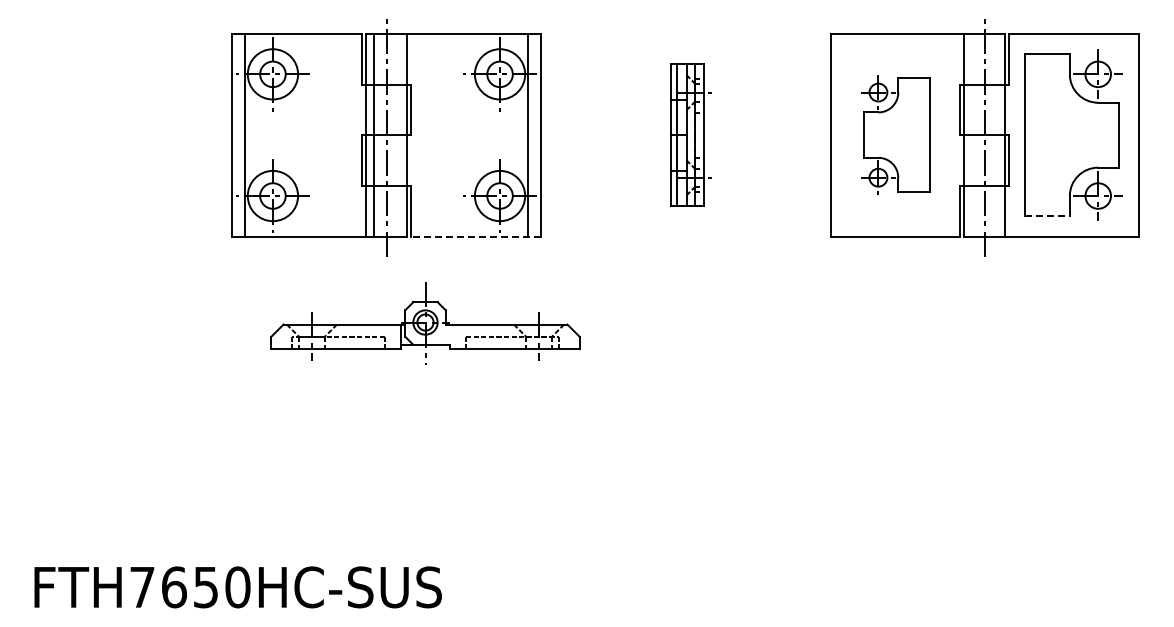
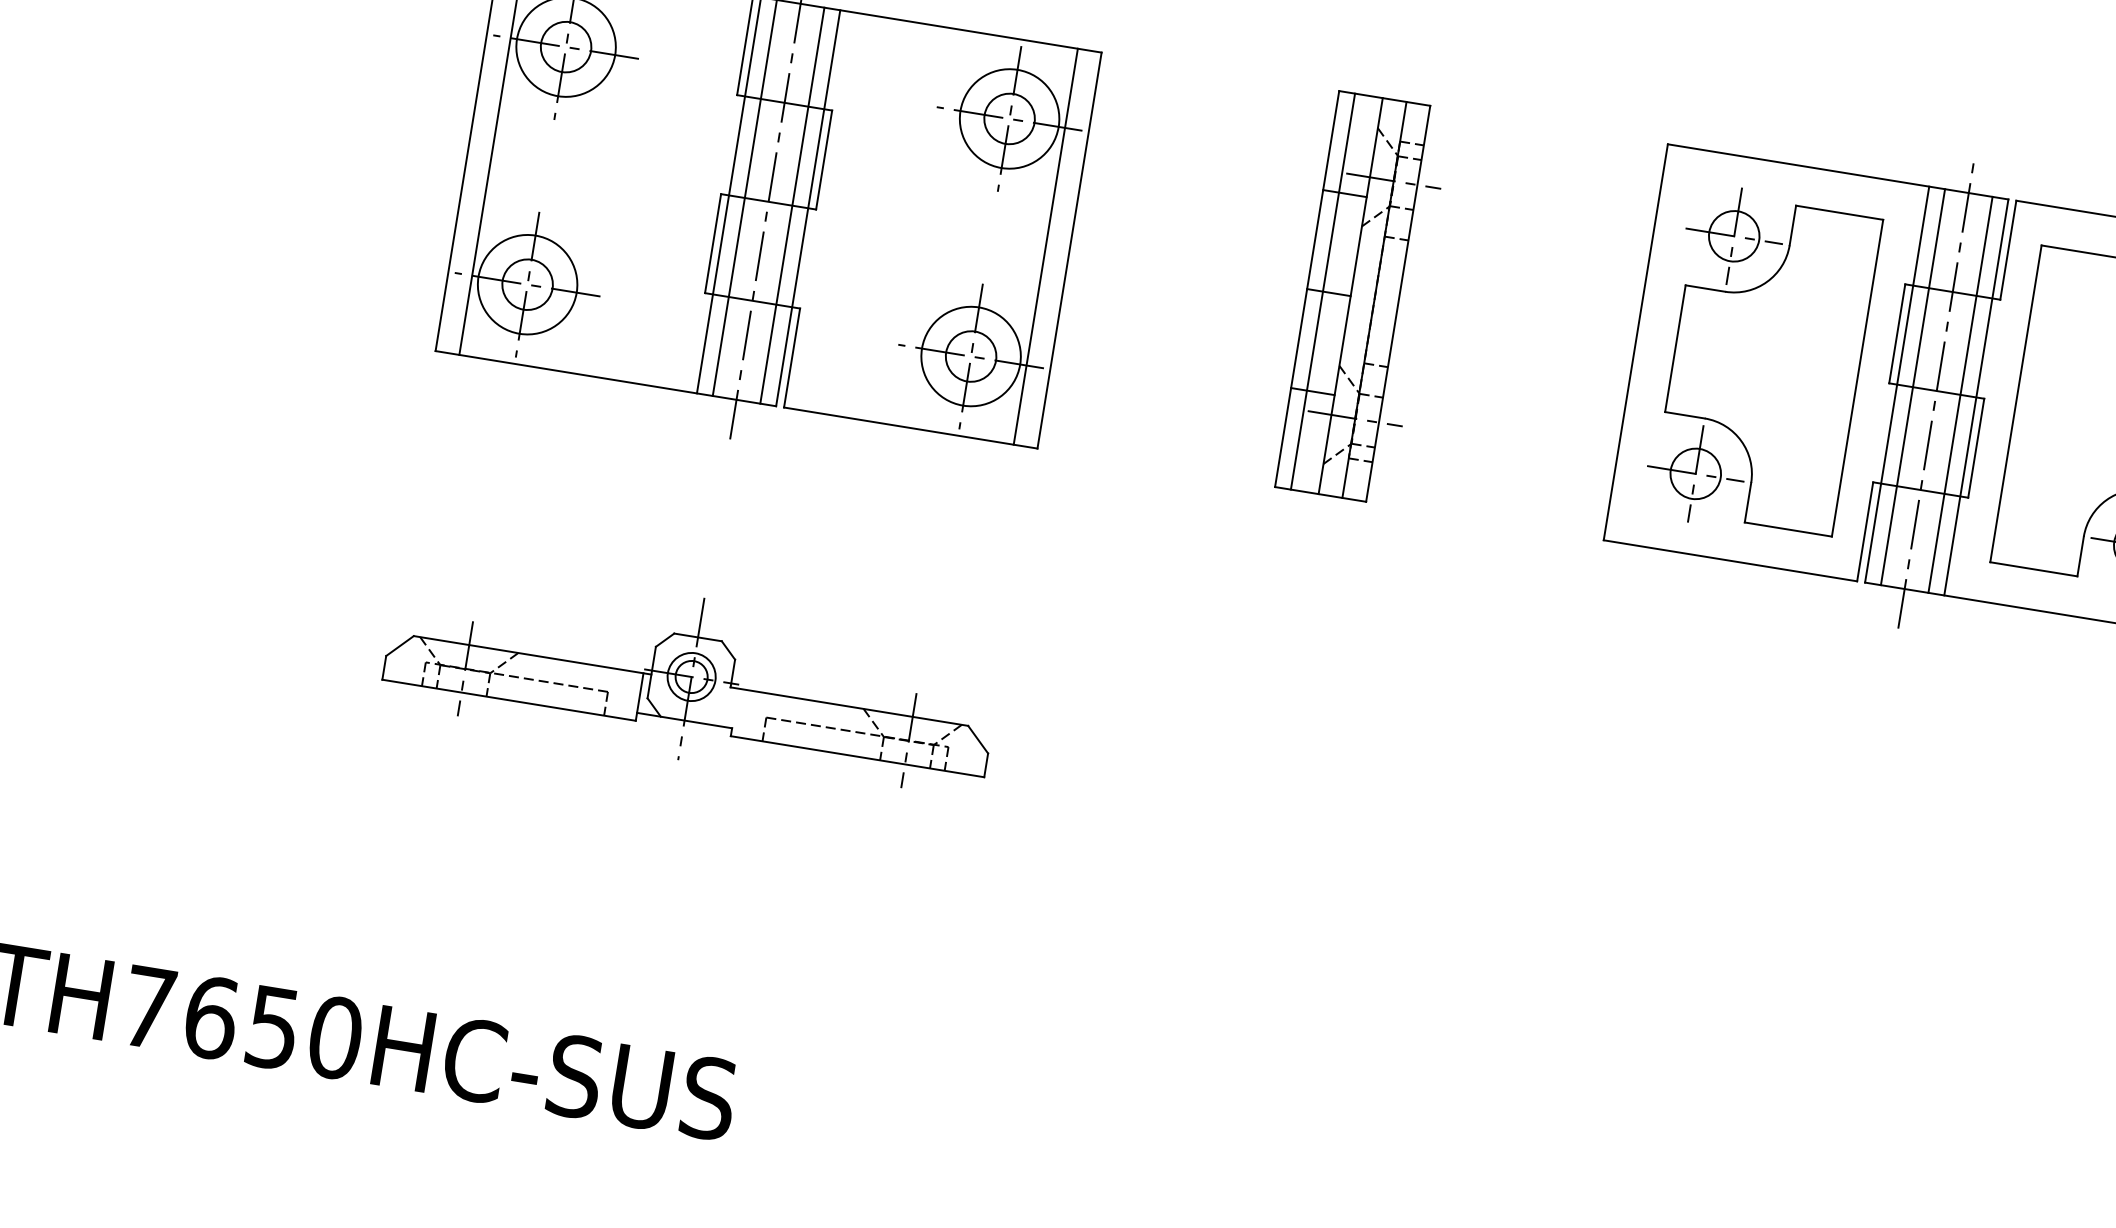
line: (398, 134) -> (792, 204), added
part: (895, 134) -> (1762, 361), size x1.43
line: (972, 134) -> (1913, 385), added
line: (996, 134) -> (1960, 393), added
part: (690, 135) -> (1362, 298), size x1.43
line: (1048, 216) -> (2035, 569), dashed -> solid
line: (475, 236) -> (910, 427), dashed -> solid
part: (425, 323) -> (691, 678), moved

